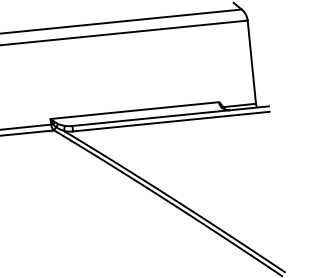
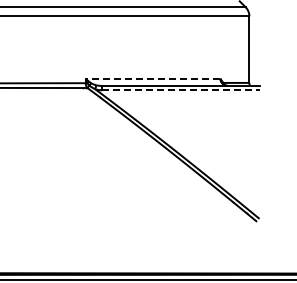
line: (134, 110) -> (152, 78), solid -> dashed
line: (170, 121) -> (180, 90), solid -> dashed

